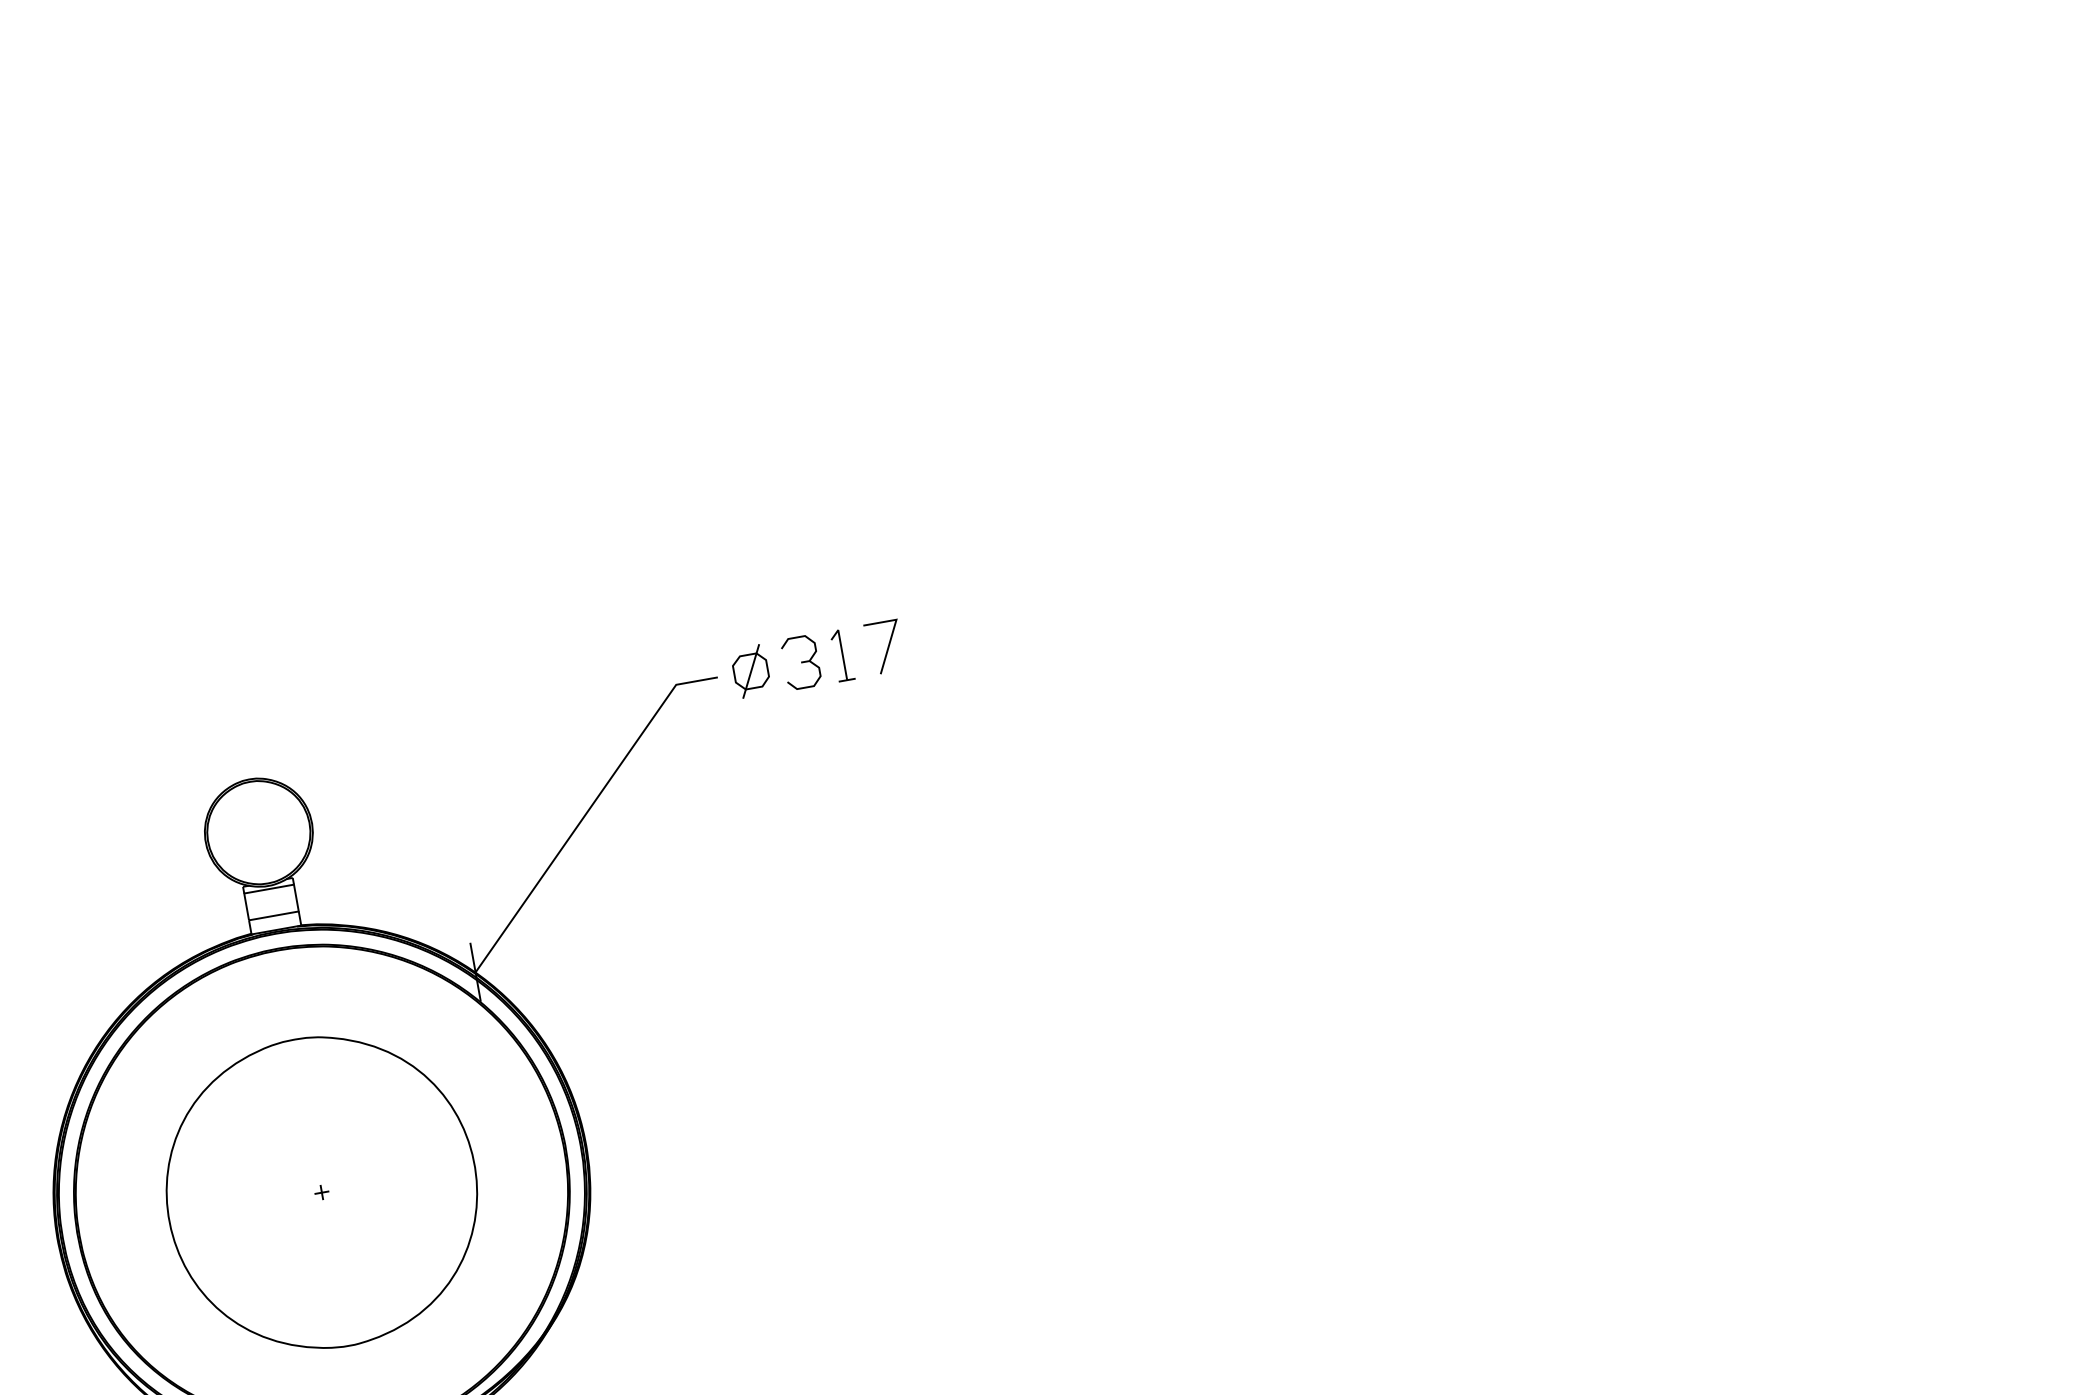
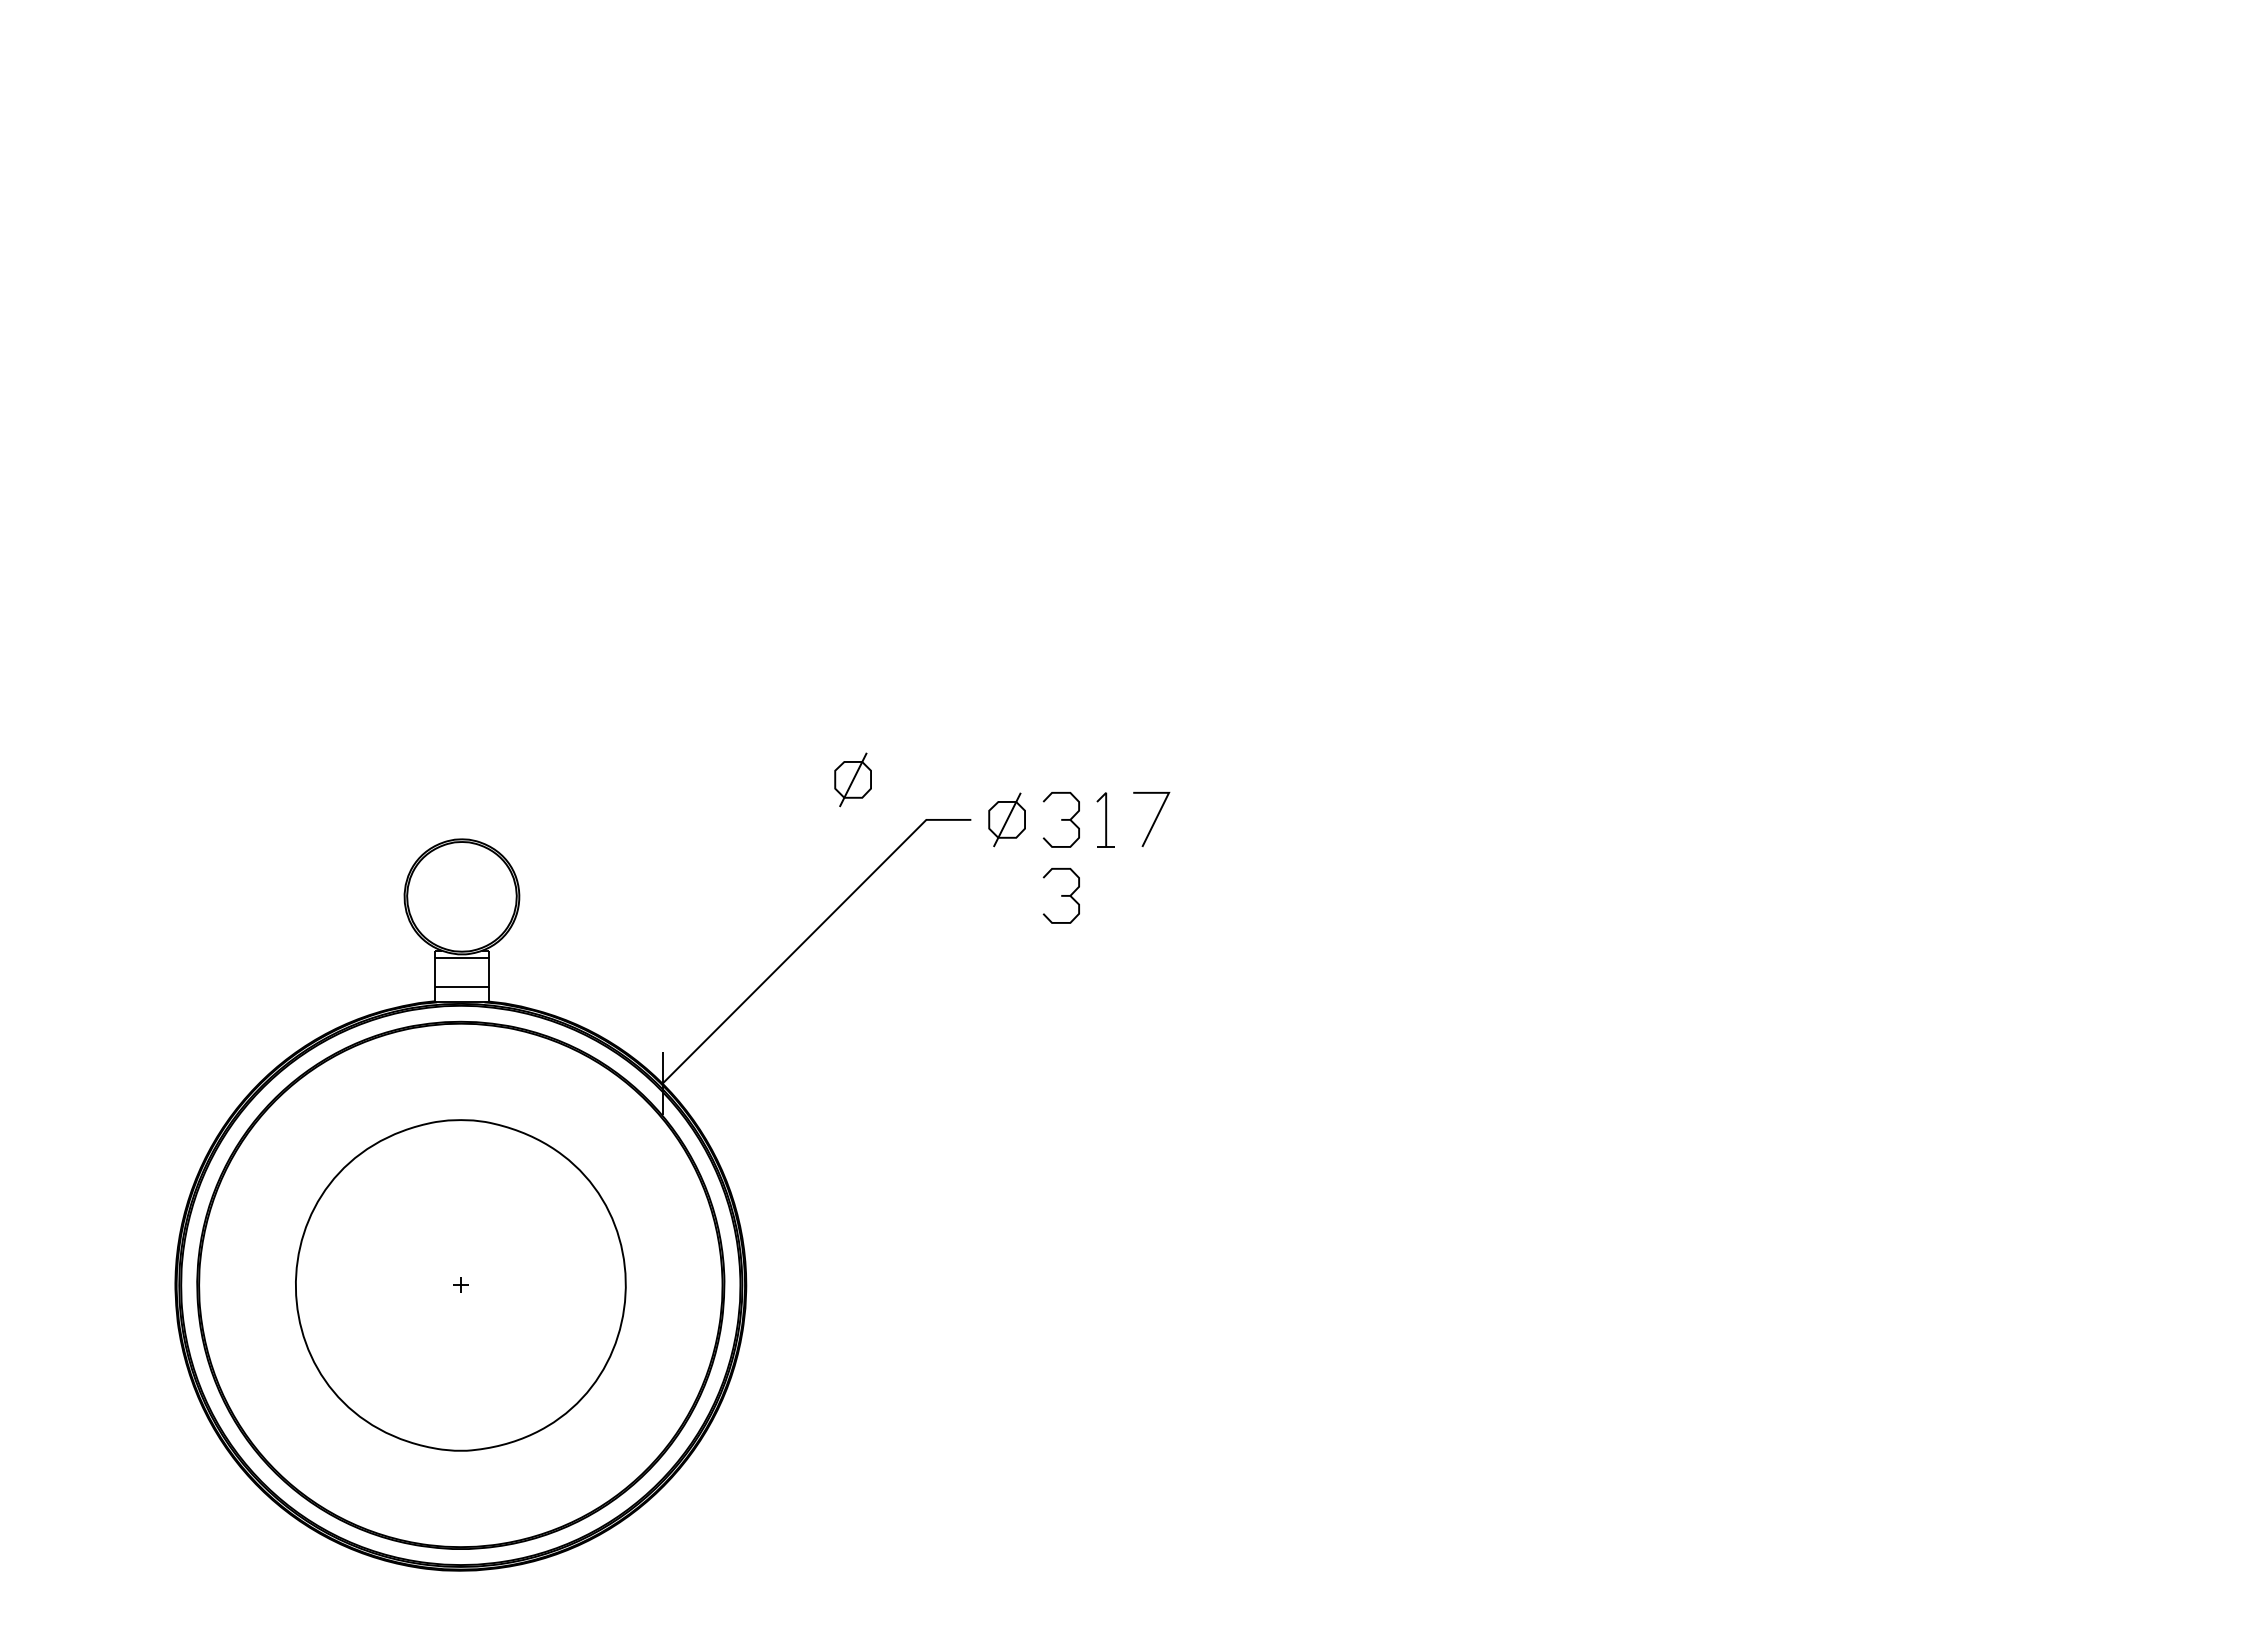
part: (601, 659) -> (852, 779), added
part: (812, 732) -> (1060, 895), added

